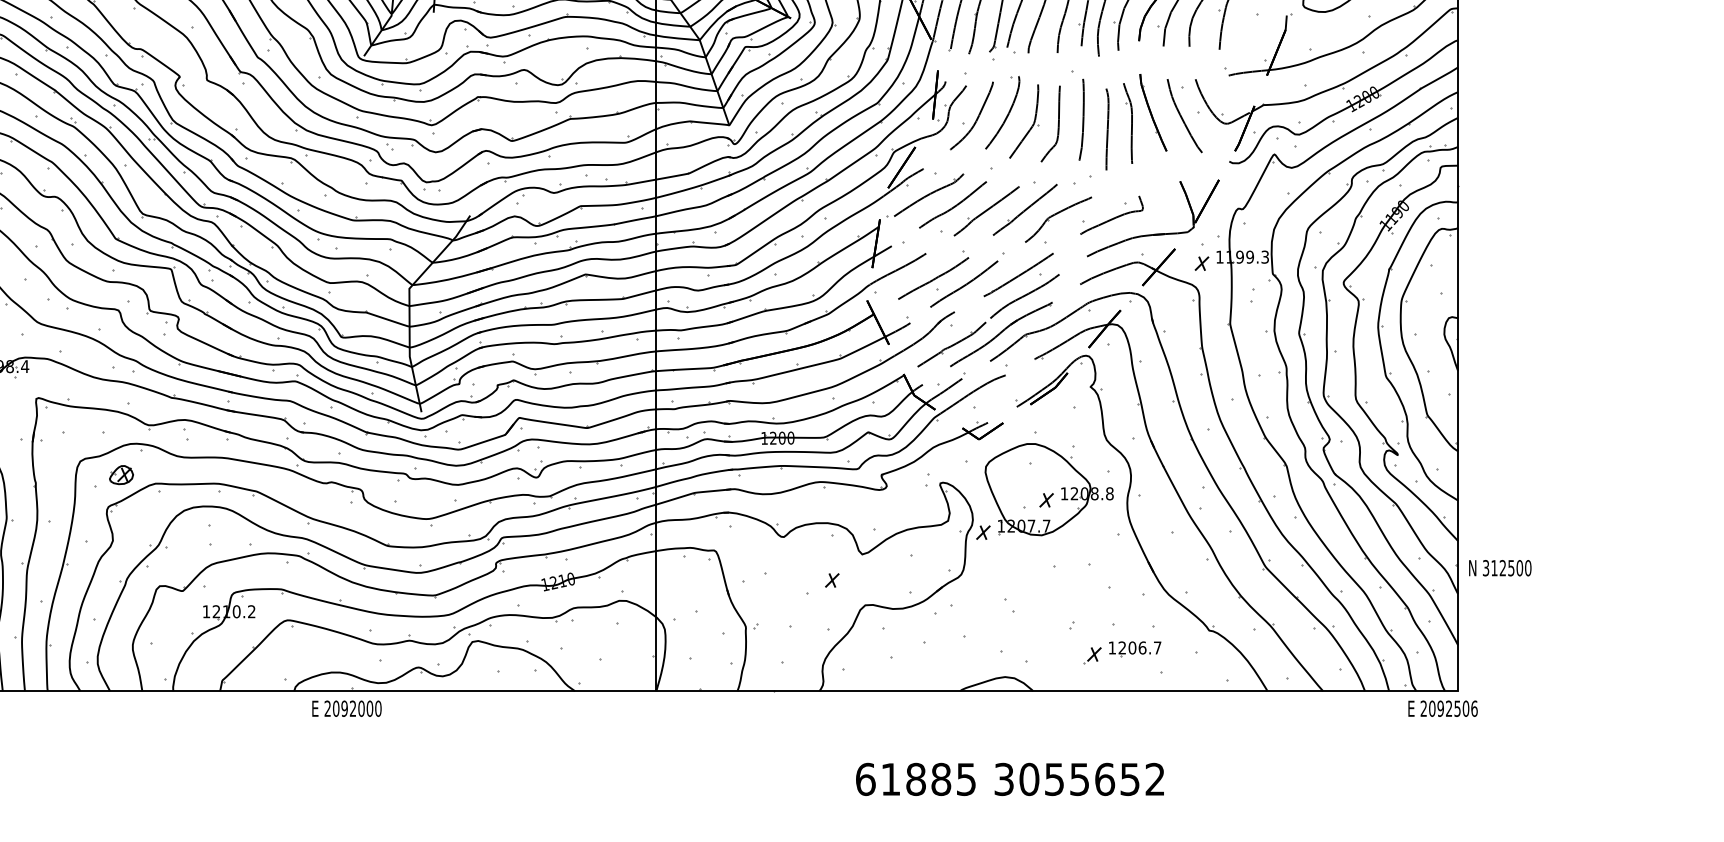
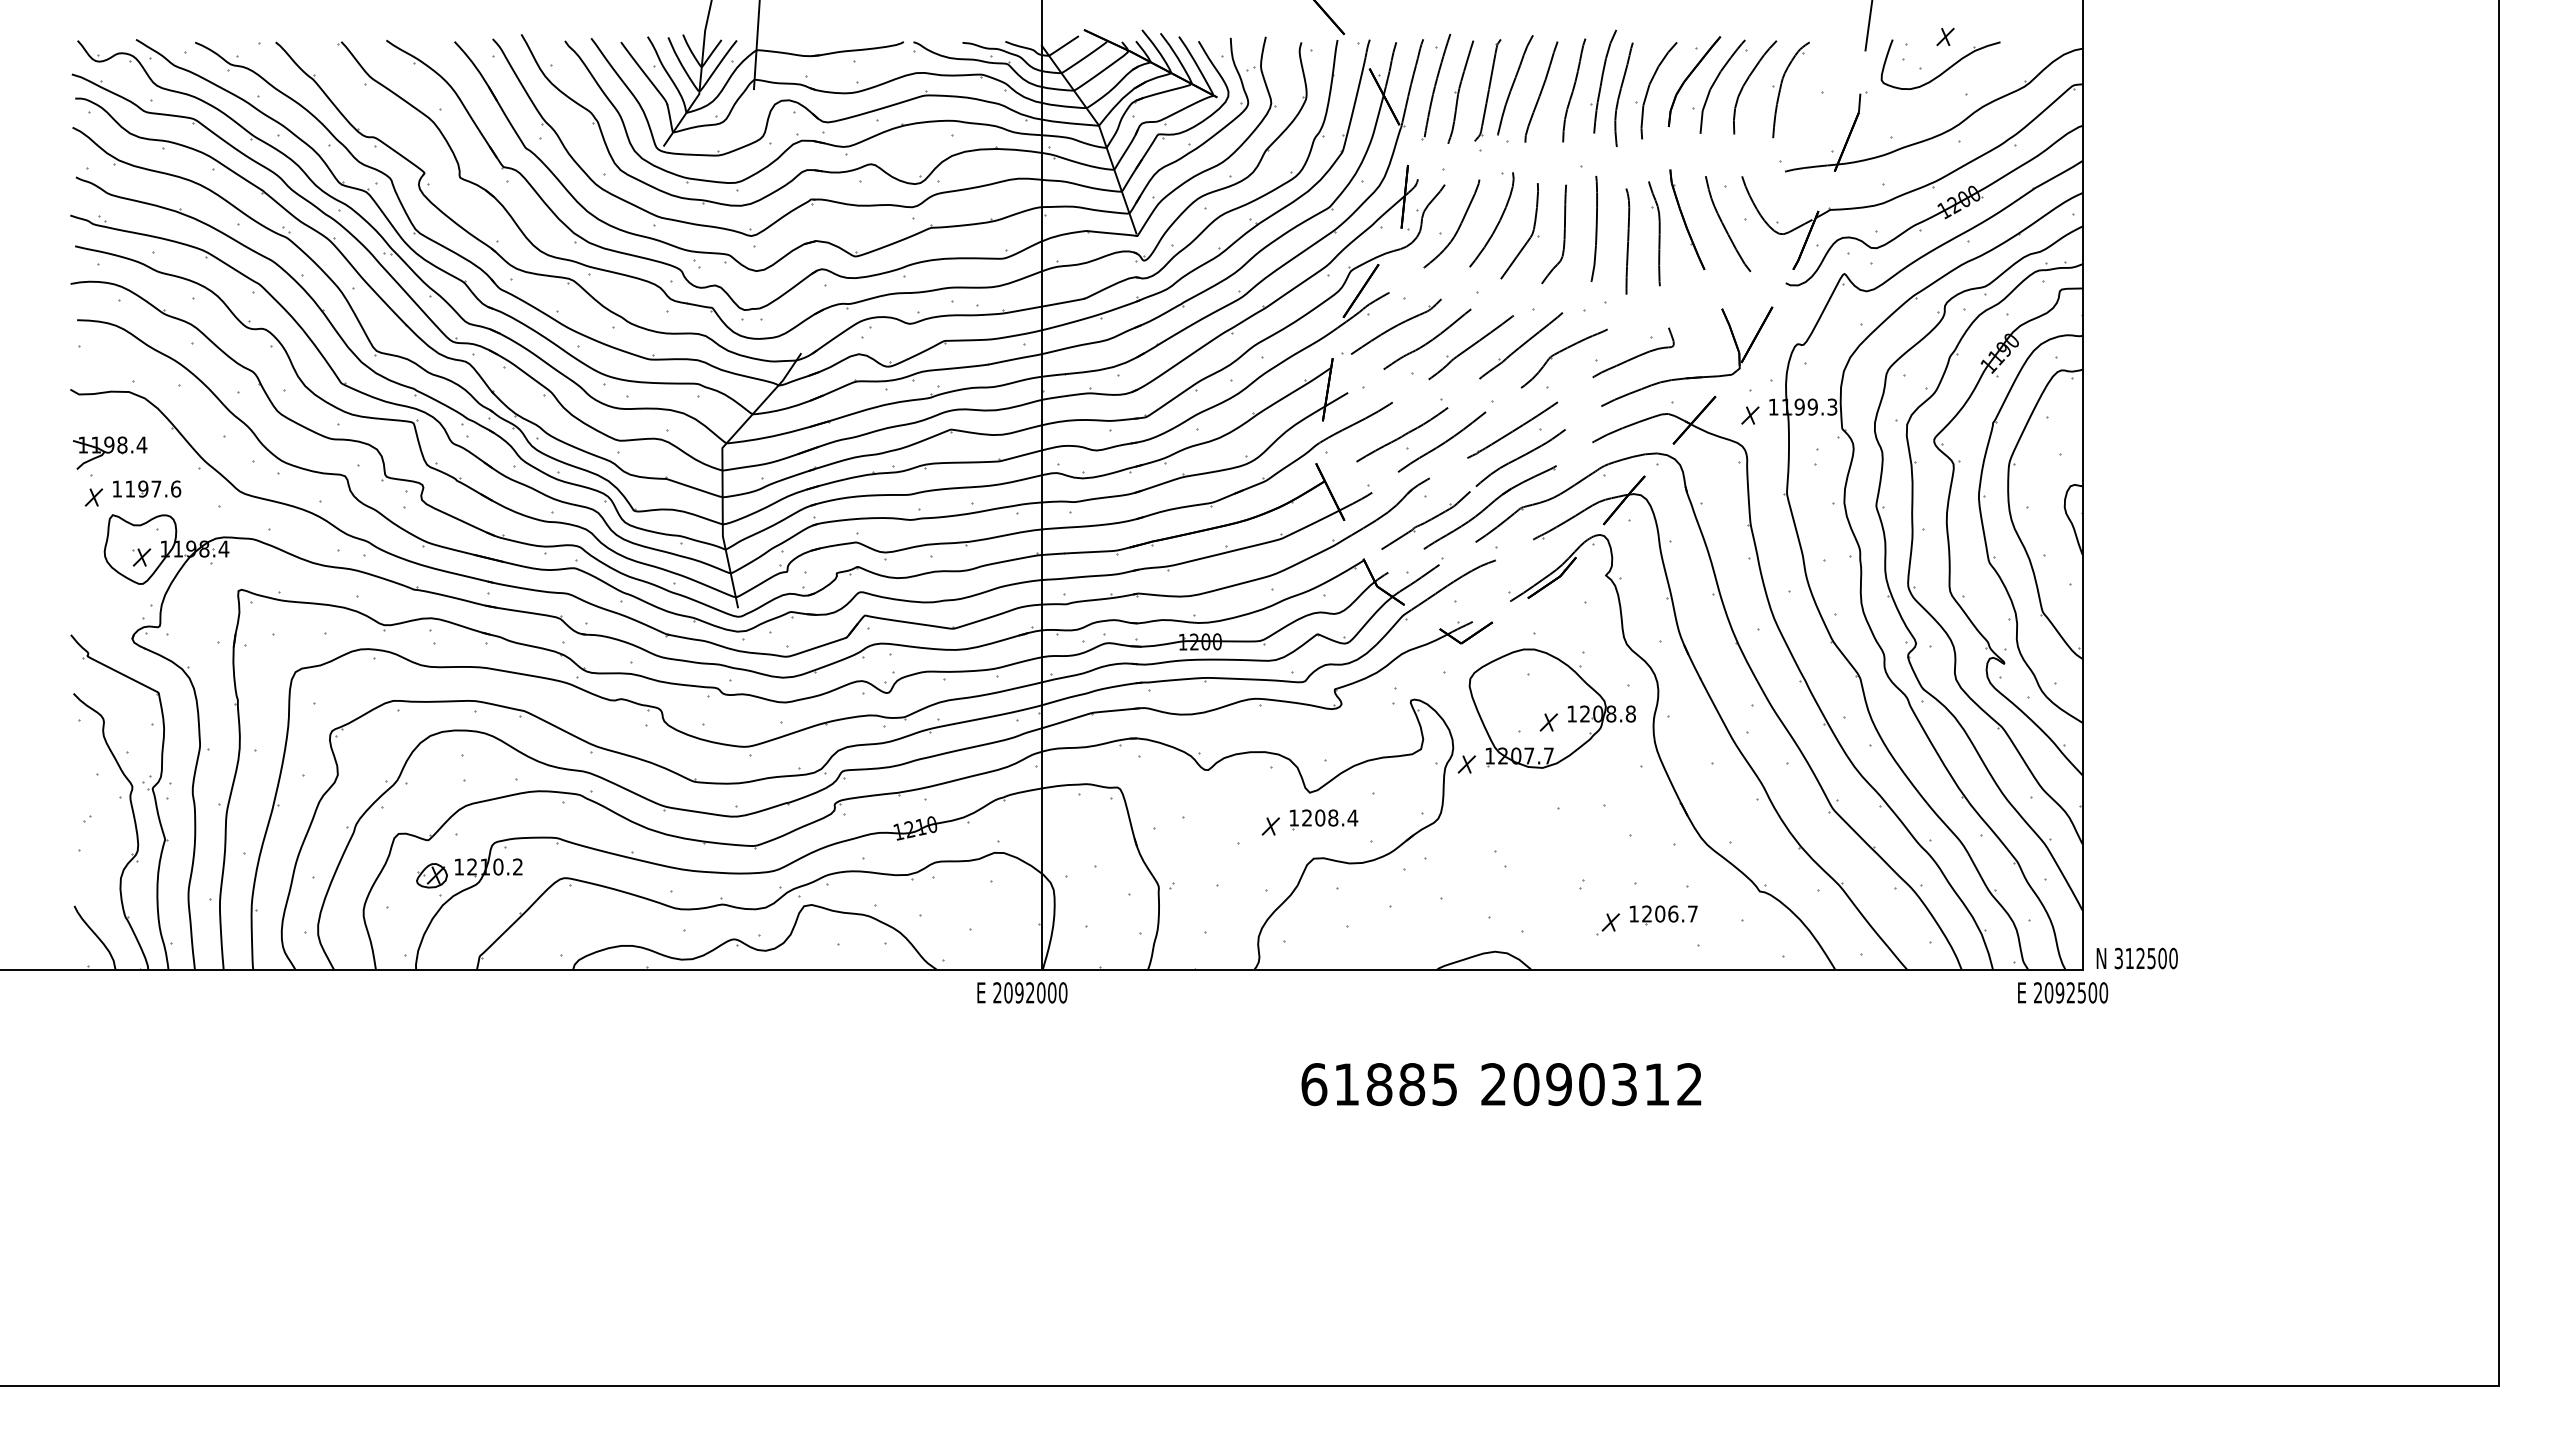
part: (121, 474) -> (431, 875), moved
text: (1499, 568) -> (2136, 958), moved
part: (873, 575) -> (1324, 819), added
text: (347, 708) -> (1022, 992), moved
text: (1474, 708) -> (2103, 992), 2092506 -> 2092500
text: (1067, 779) -> (1575, 1084), 3055652 -> 2090312

